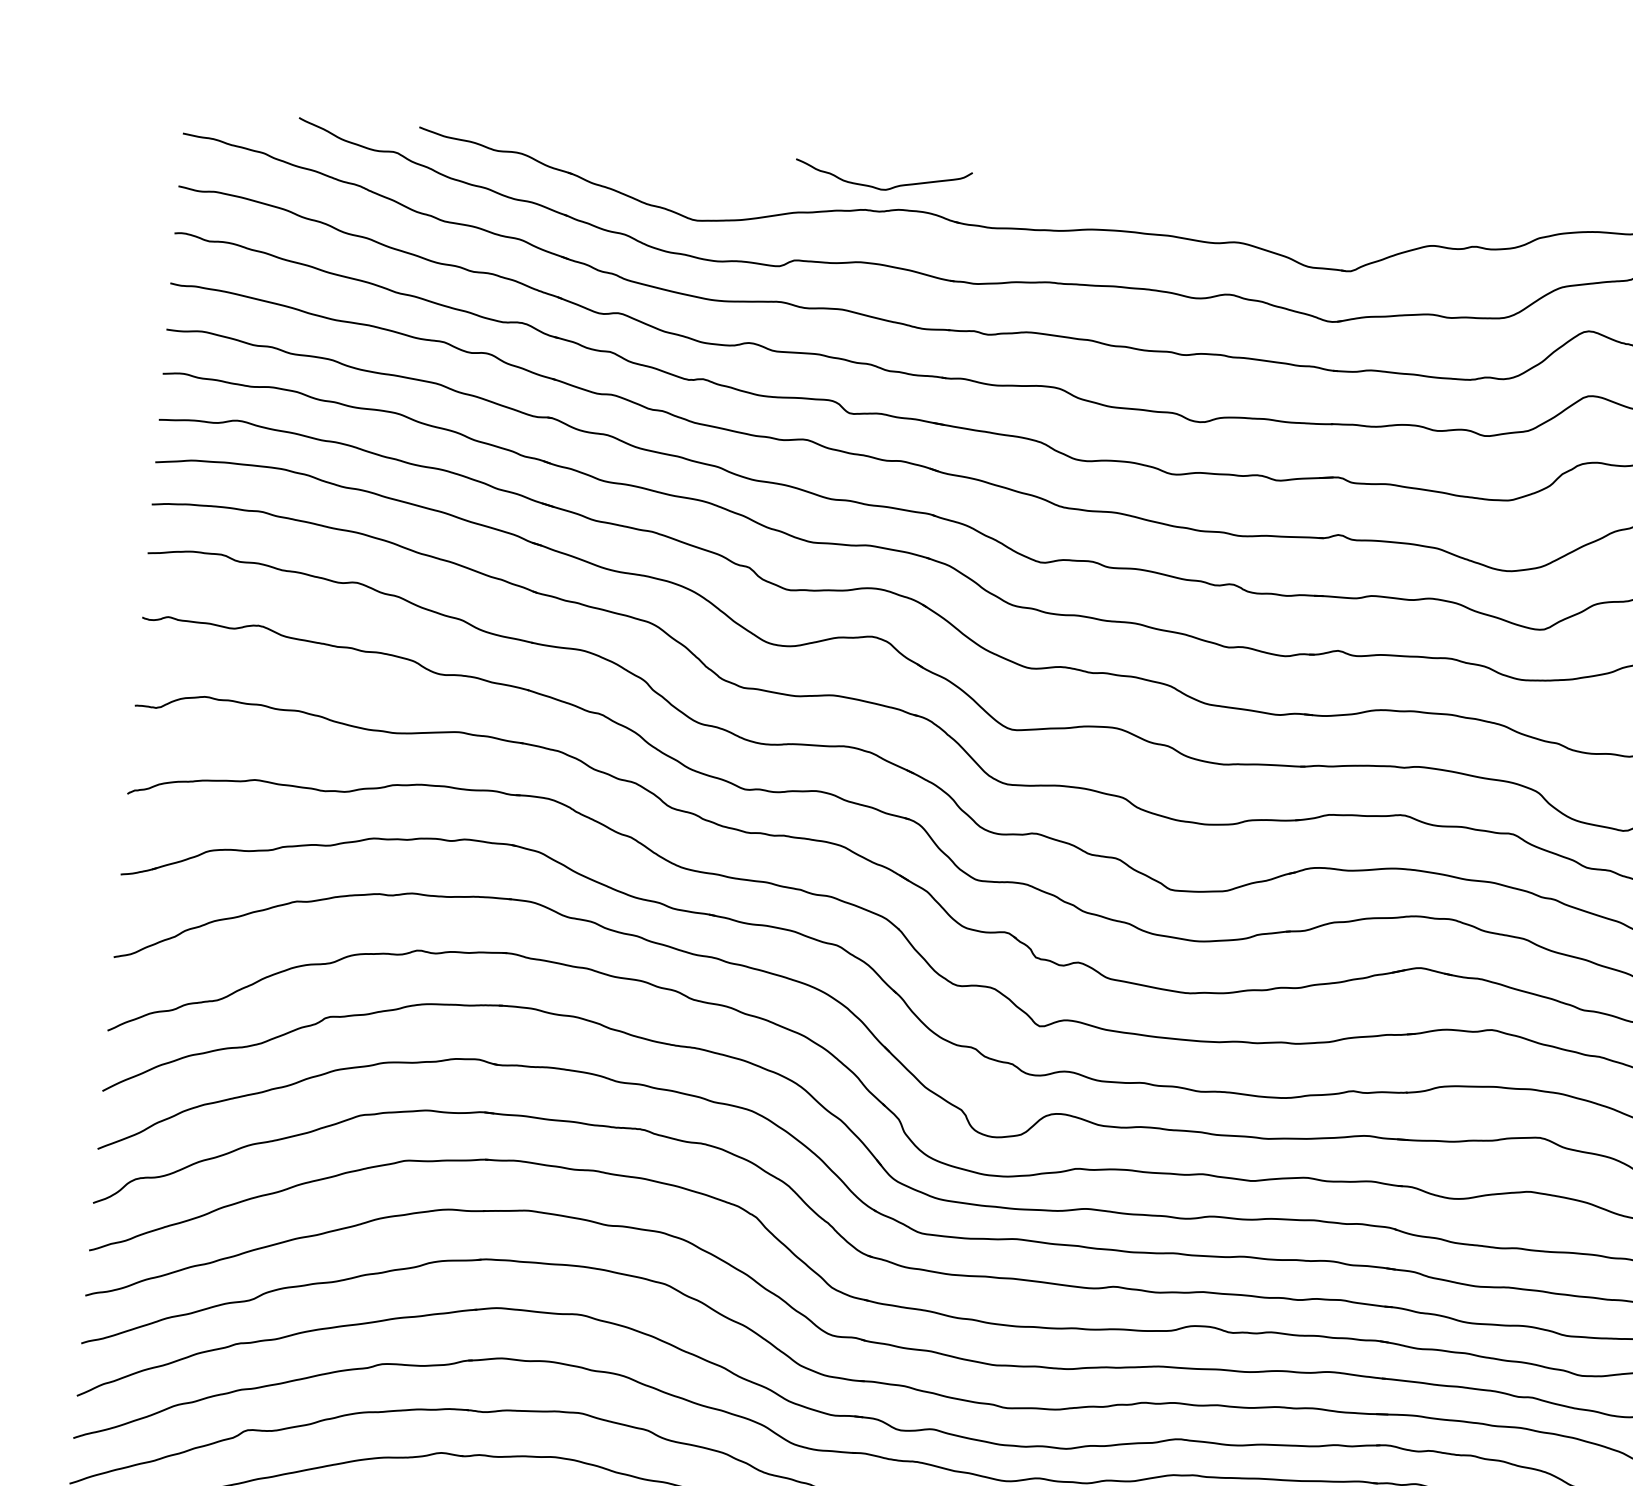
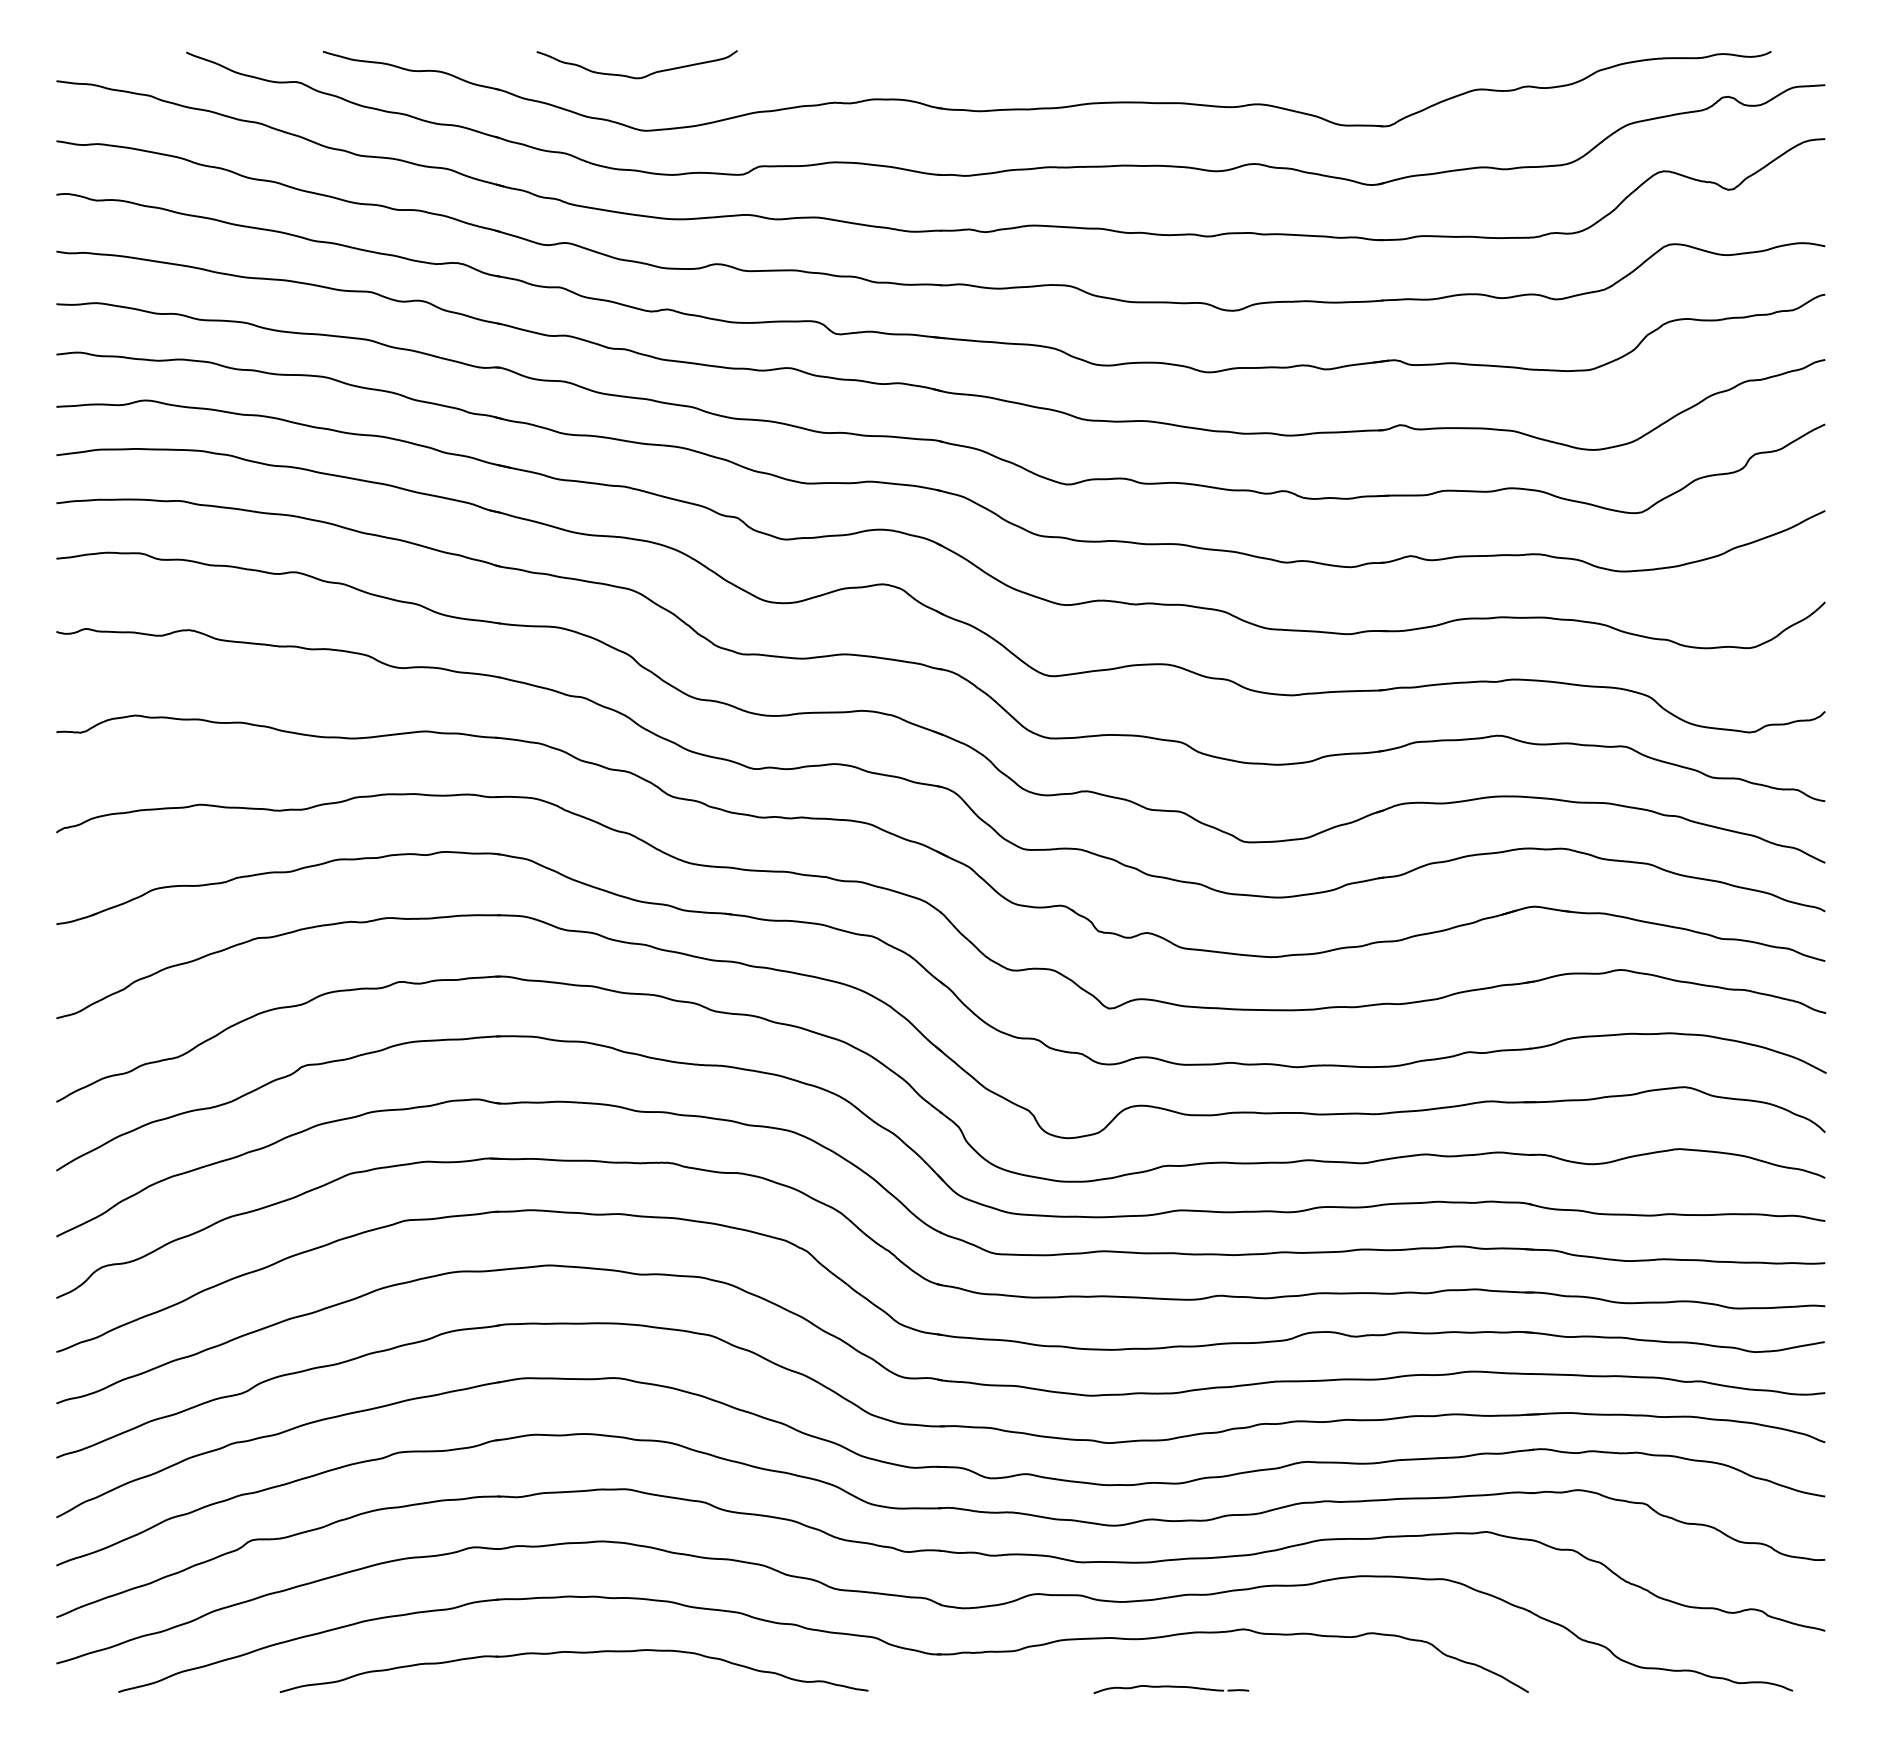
curve: (878, 187) -> (632, 76), moved

